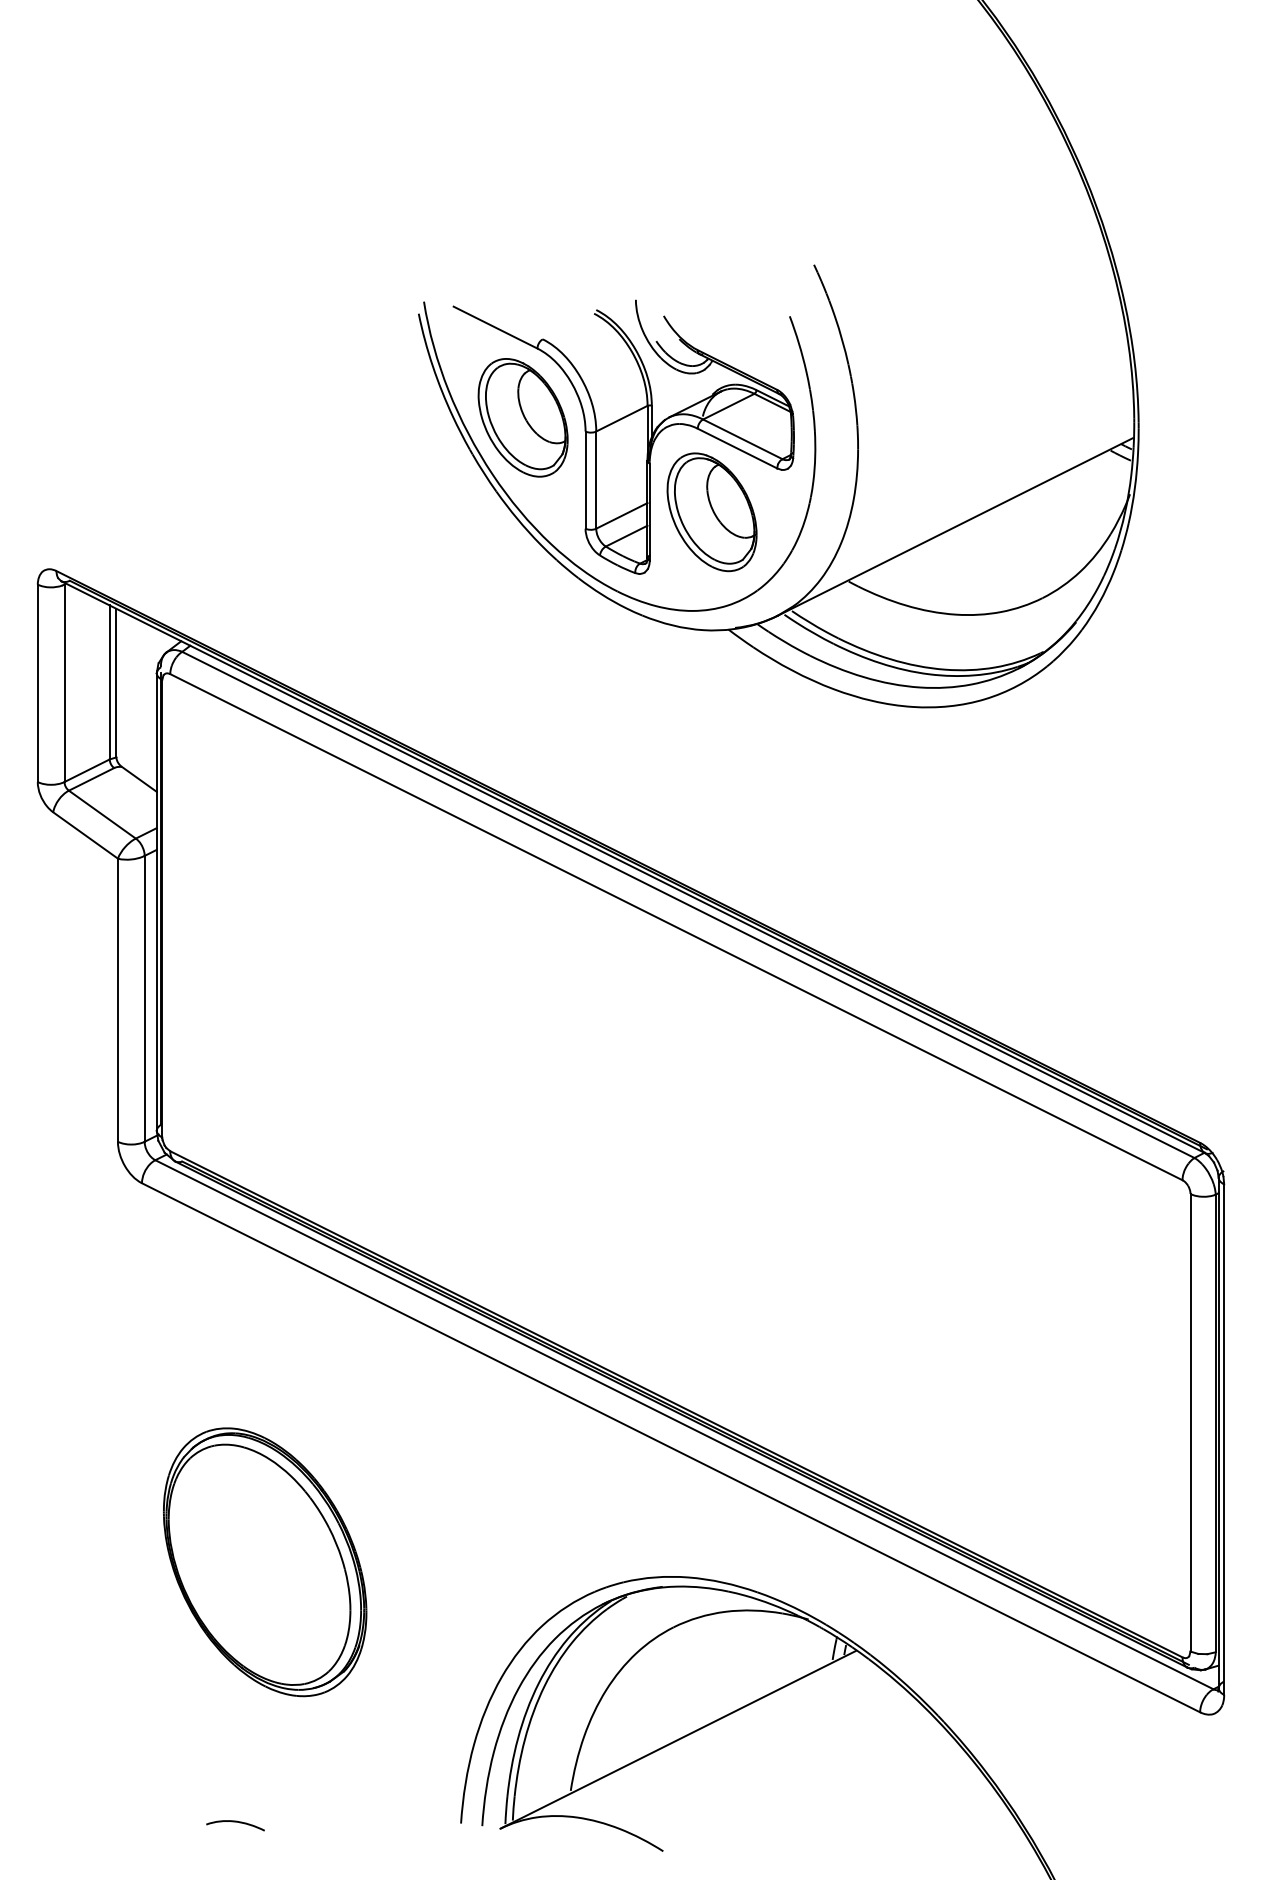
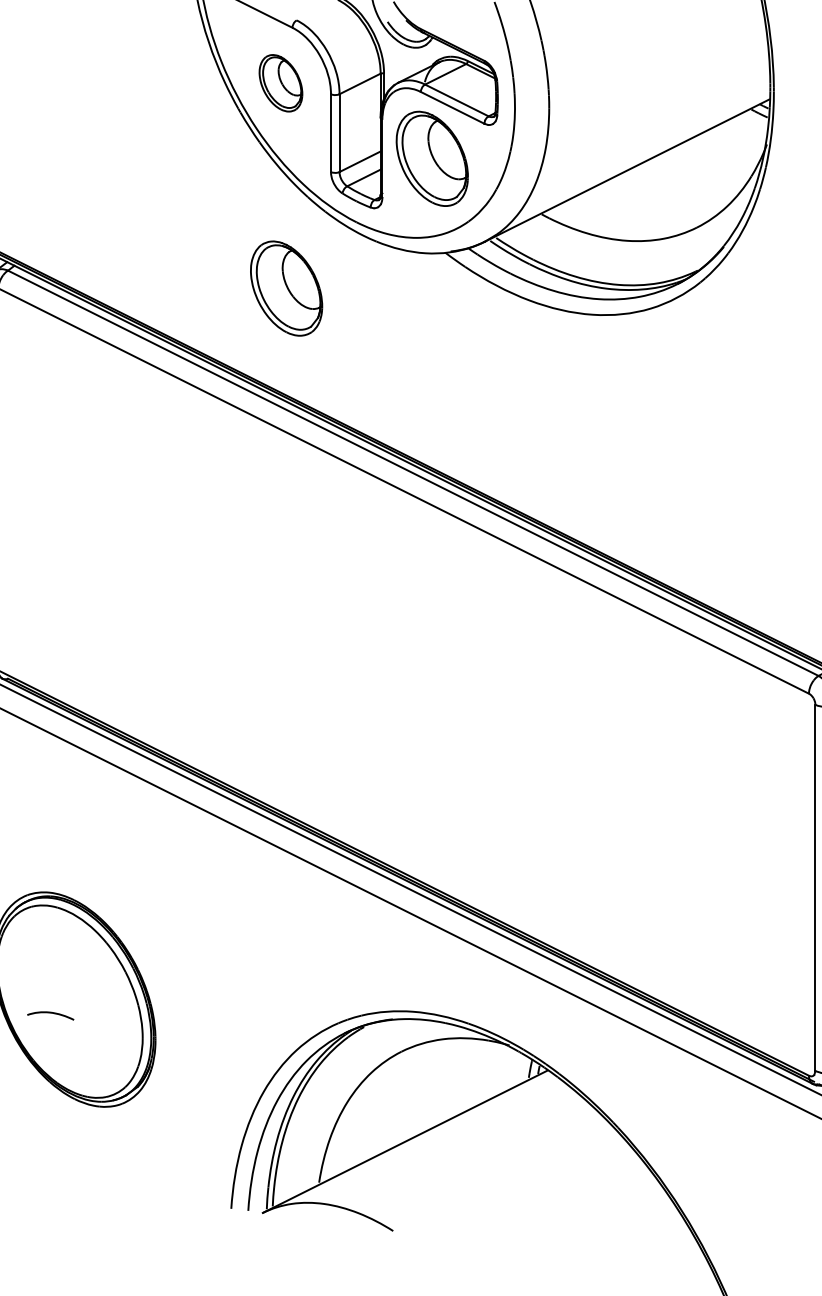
part: (522, 417) -> (280, 82), size x0.6
part: (529, 674) -> (286, 288), added
curve: (235, 1822) -> (50, 1013), moved

